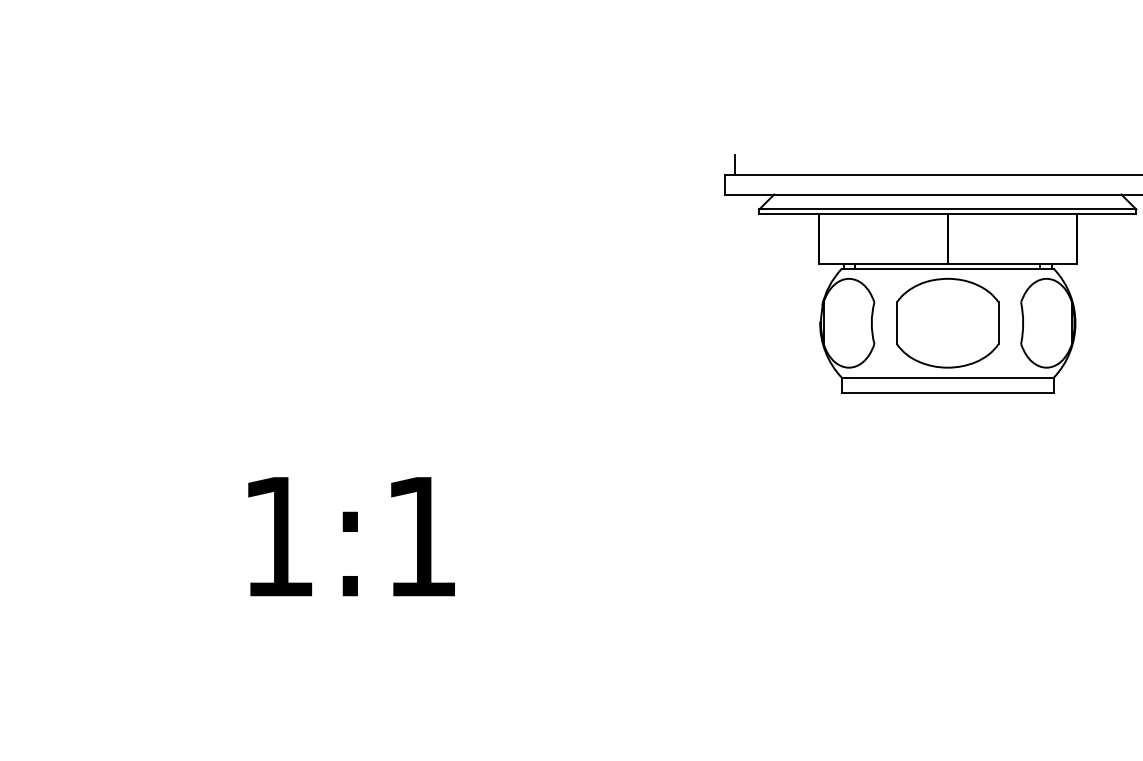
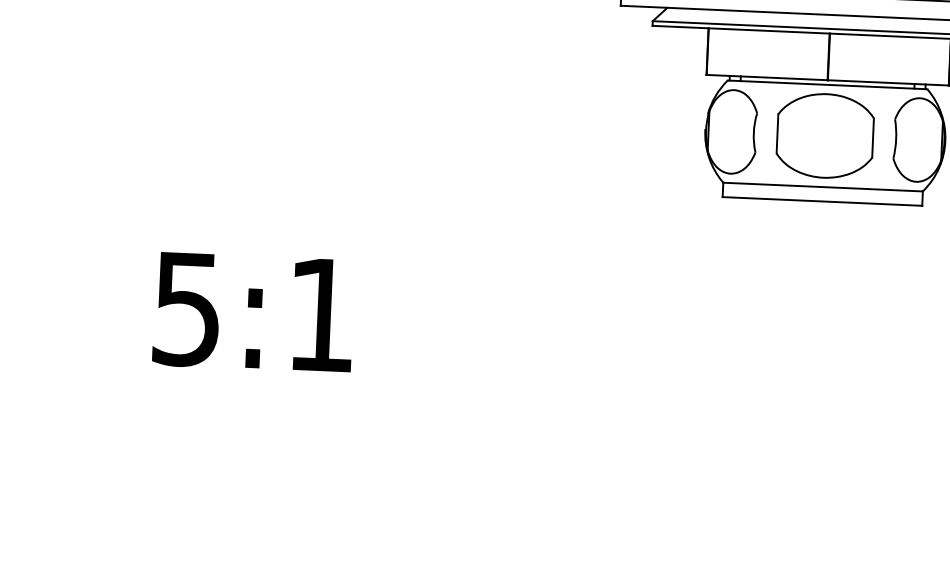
text: (277, 537) -> (186, 309), 1:1 -> 5:1

